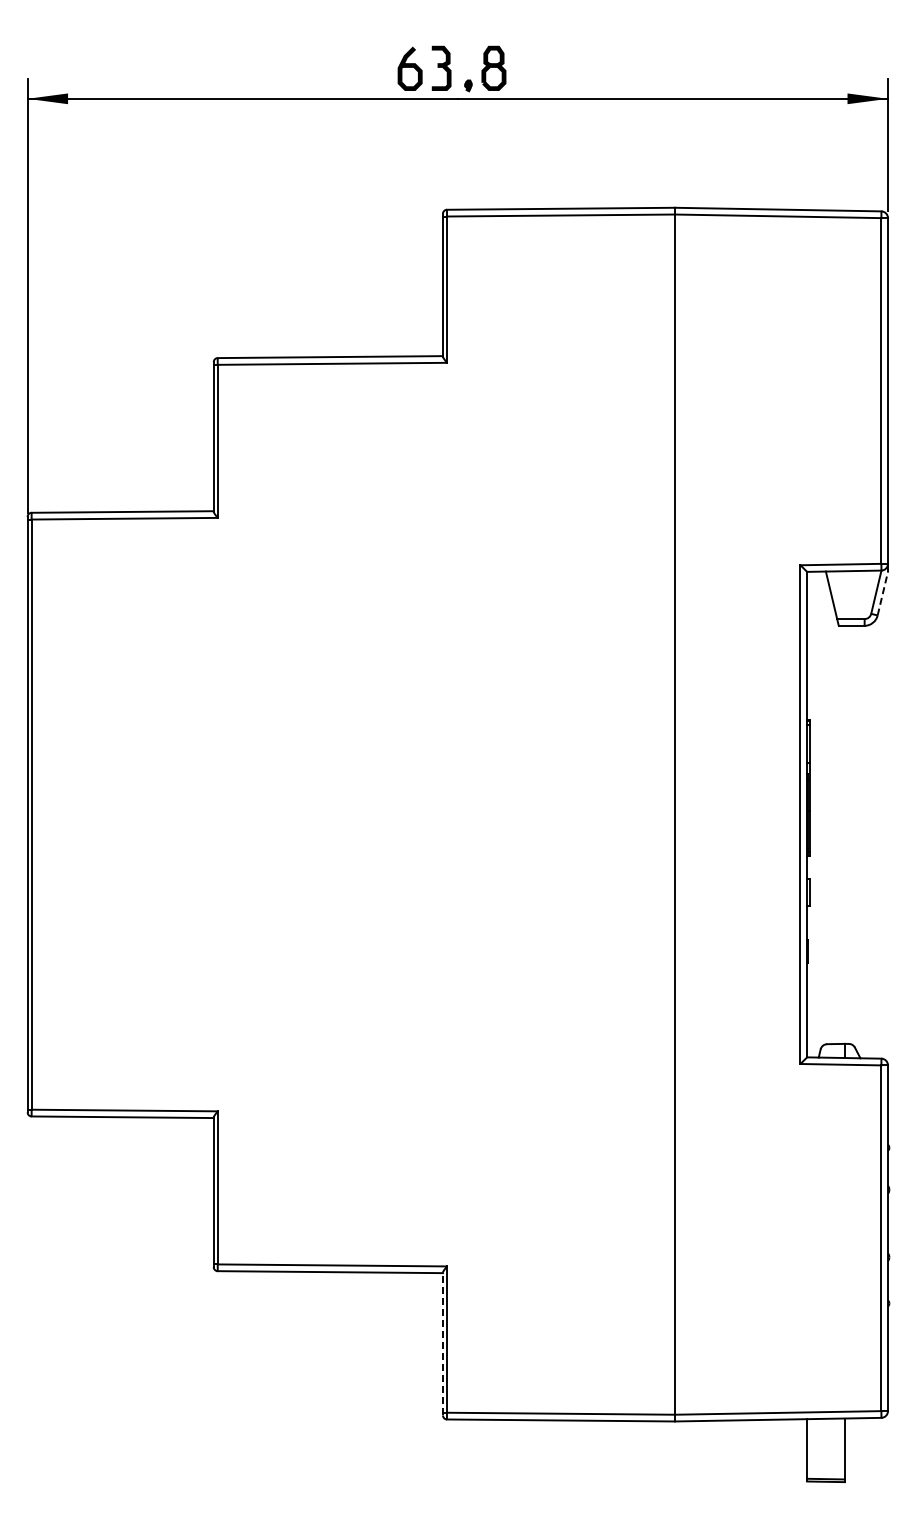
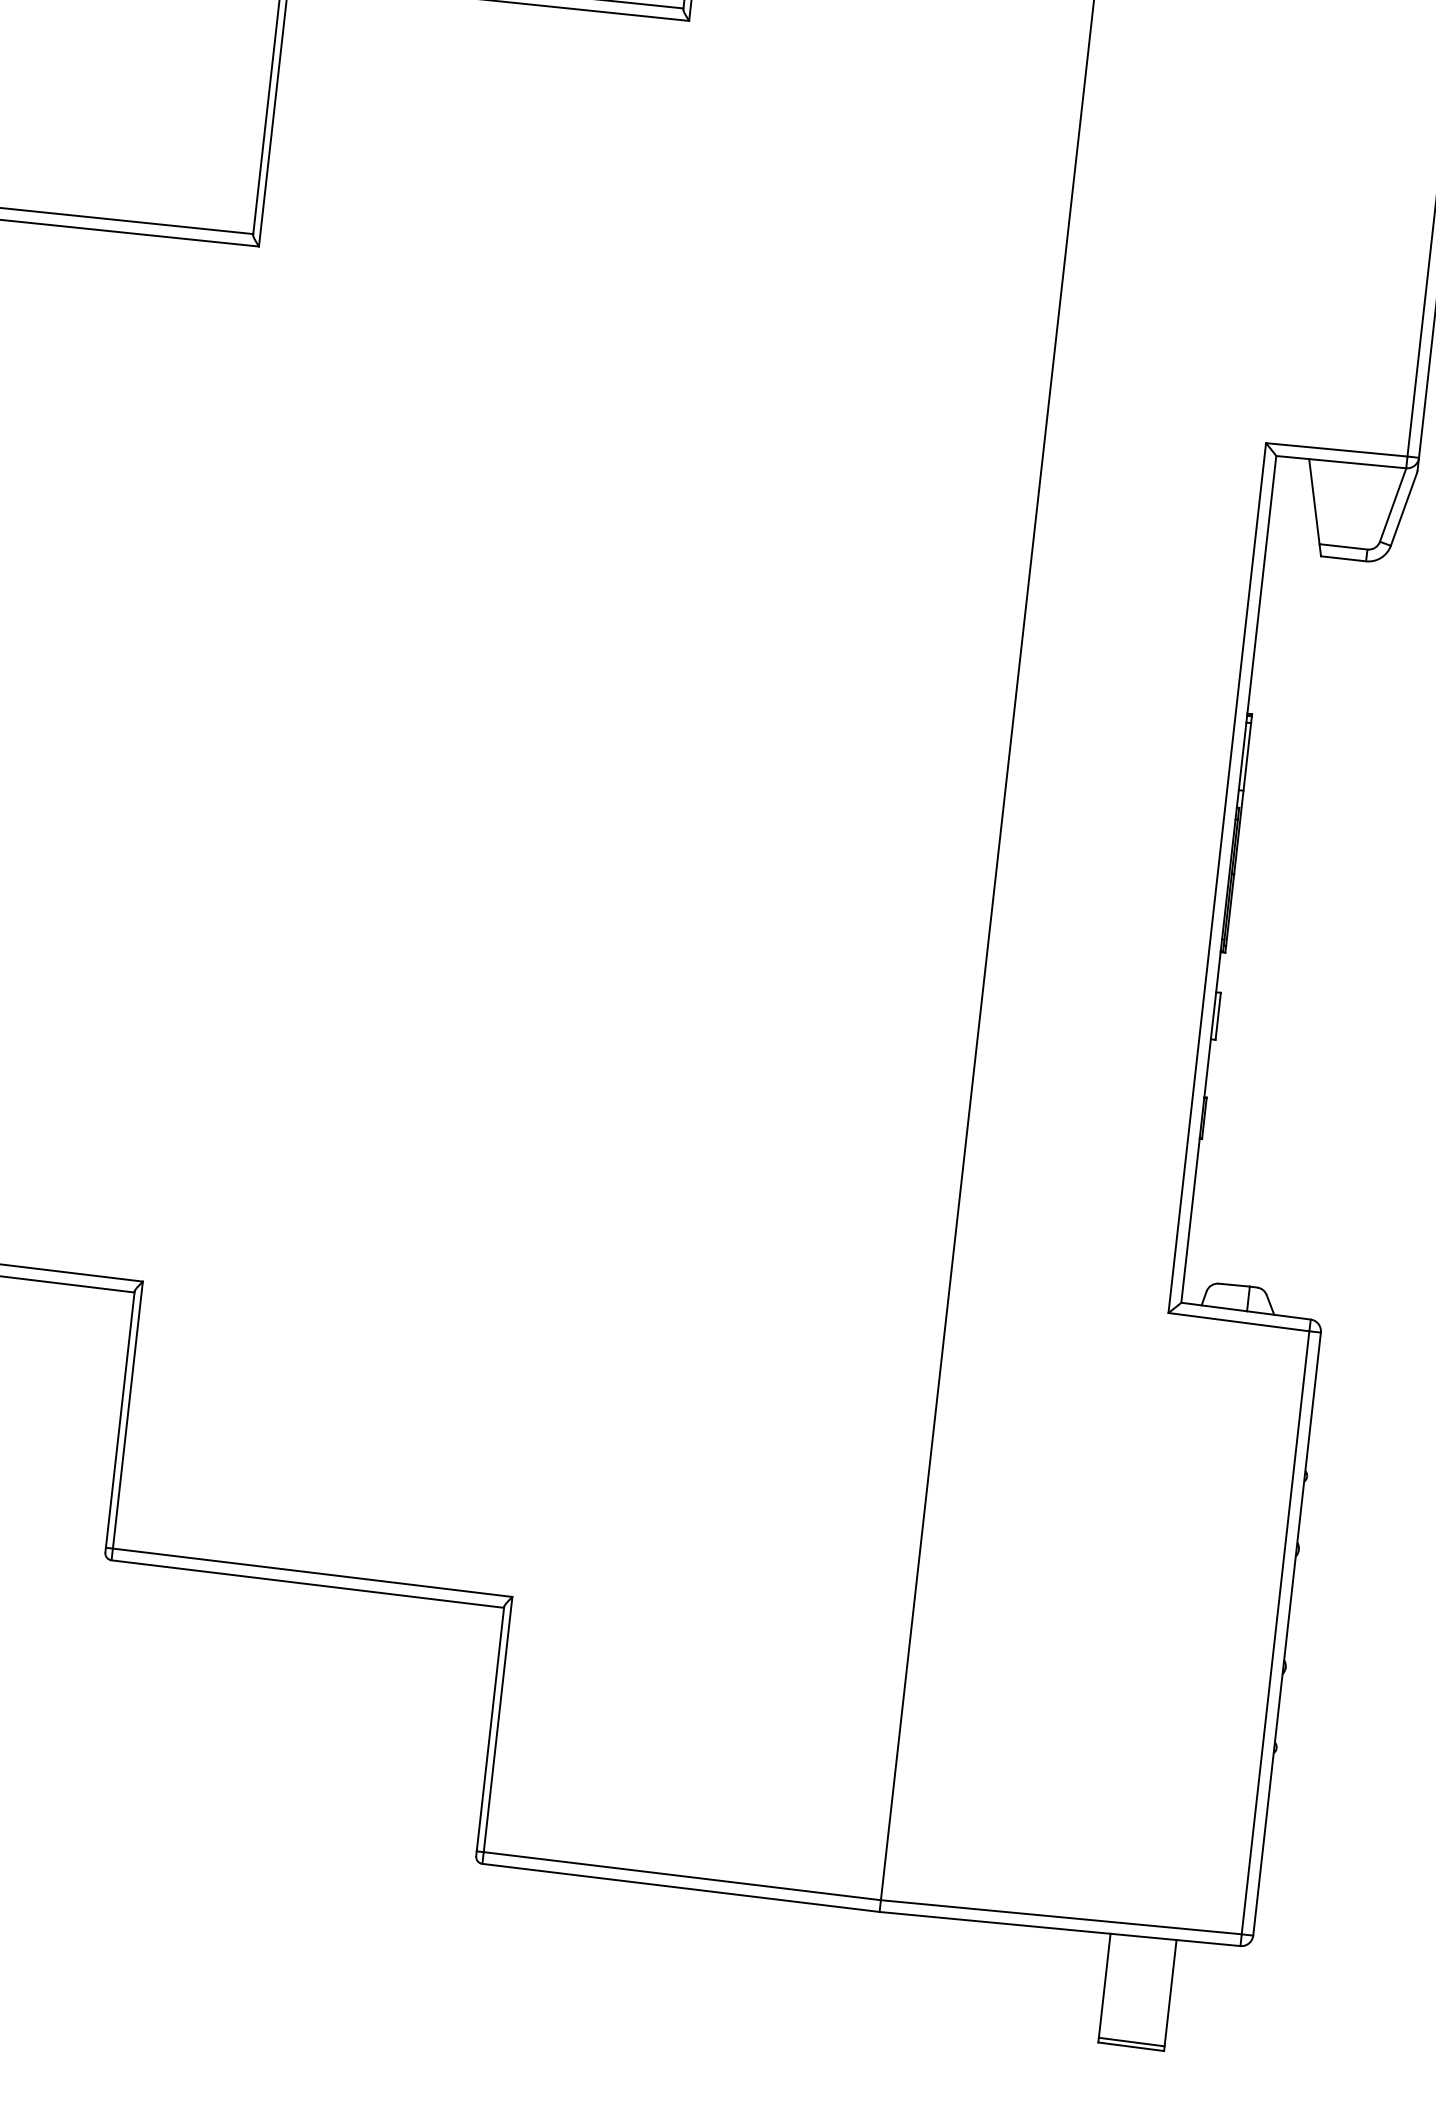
line: (882, 594) -> (1403, 510), dashed -> solid
line: (442, 1343) -> (489, 1730), dashed -> solid

